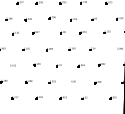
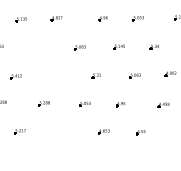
part: (25, 49) -> (38, 48), removed
part: (36, 64) -> (57, 74), removed
part: (38, 97) -> (60, 131), removed

